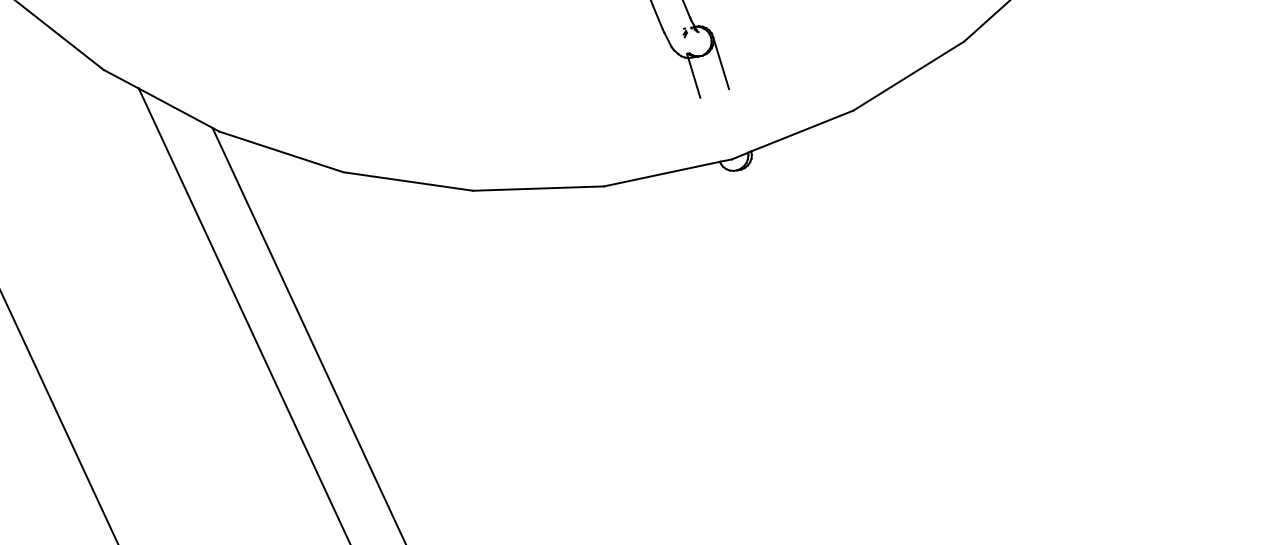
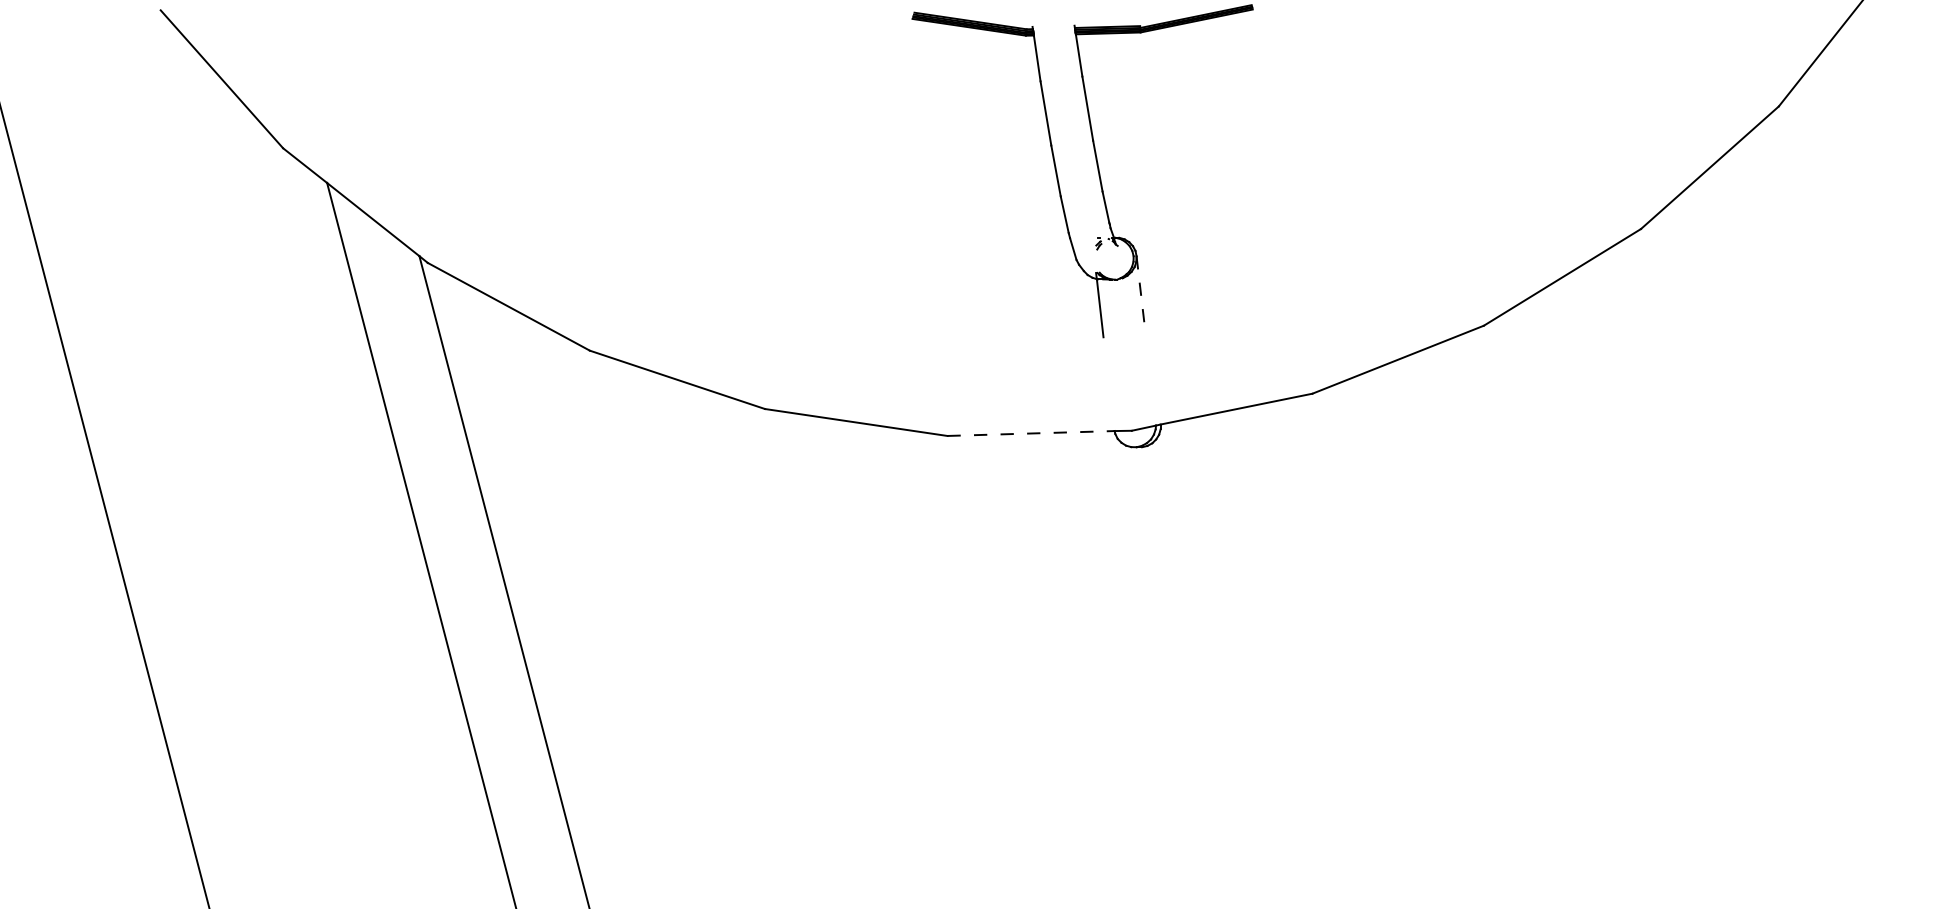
line: (721, 63) -> (1141, 294), solid -> dashed
line: (662, 174) -> (1031, 433), solid -> dashed

